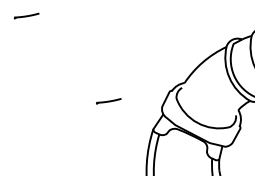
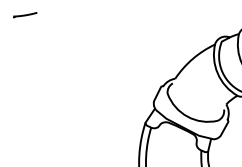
line: (109, 101) -> (103, 96), removed

